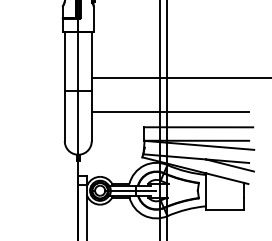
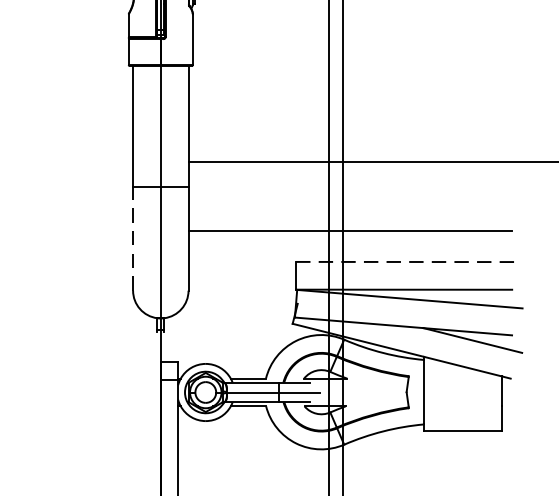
line: (64, 115) -> (132, 237), solid -> dashed
line: (198, 127) -> (408, 262), solid -> dashed

